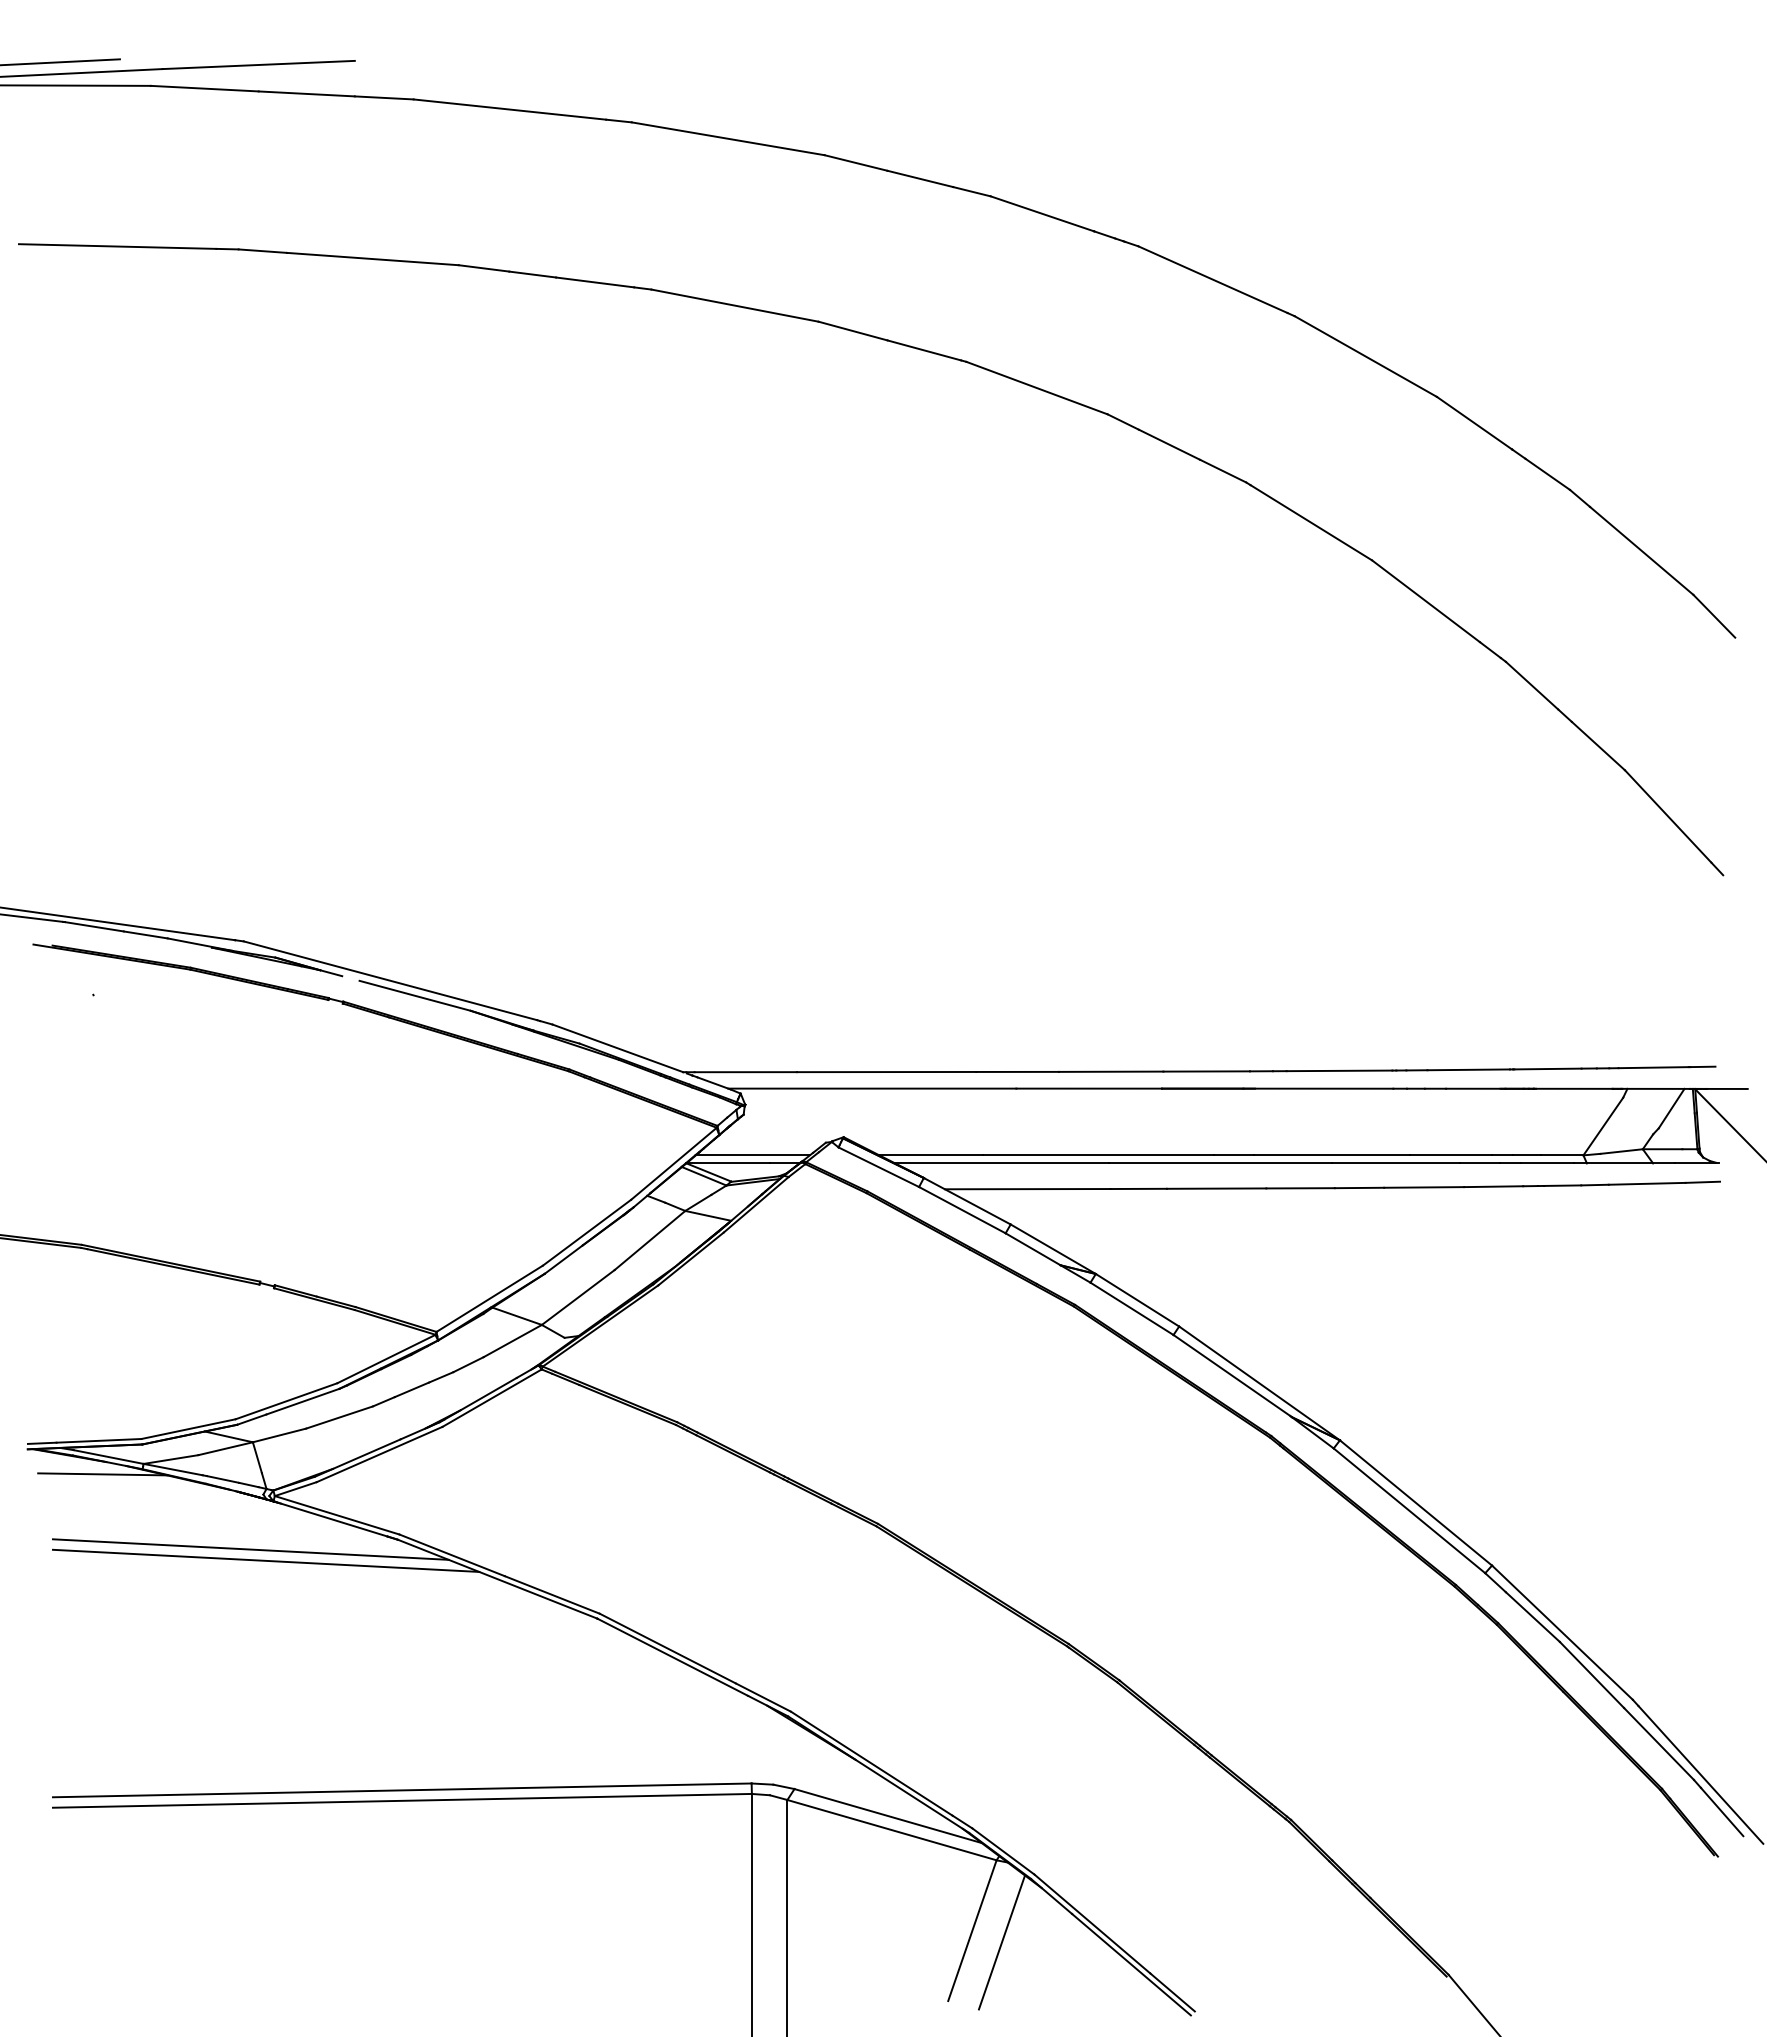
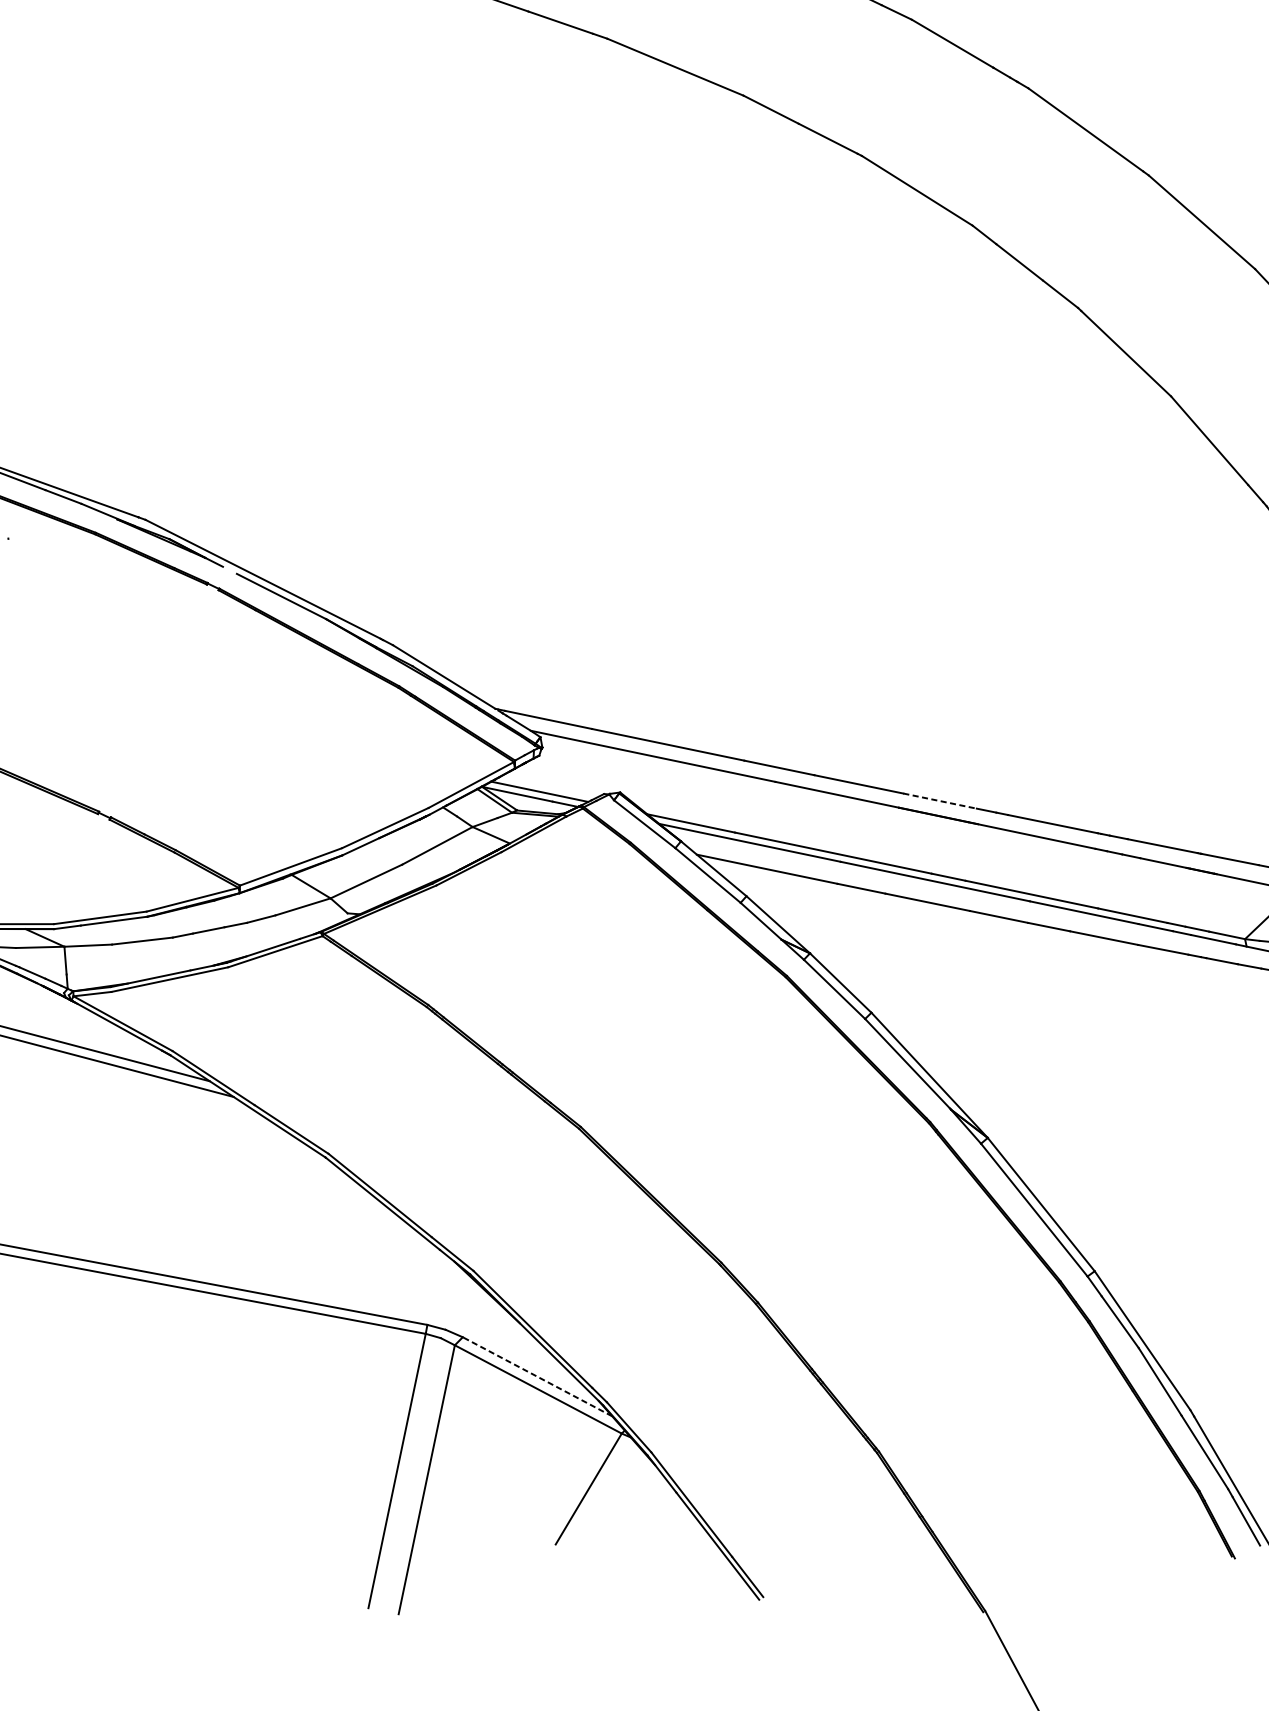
line: (1207, 1071) -> (940, 801), solid -> dashed
line: (887, 1815) -> (537, 1376), solid -> dashed
line: (1001, 1942) -> (611, 1504), removed

